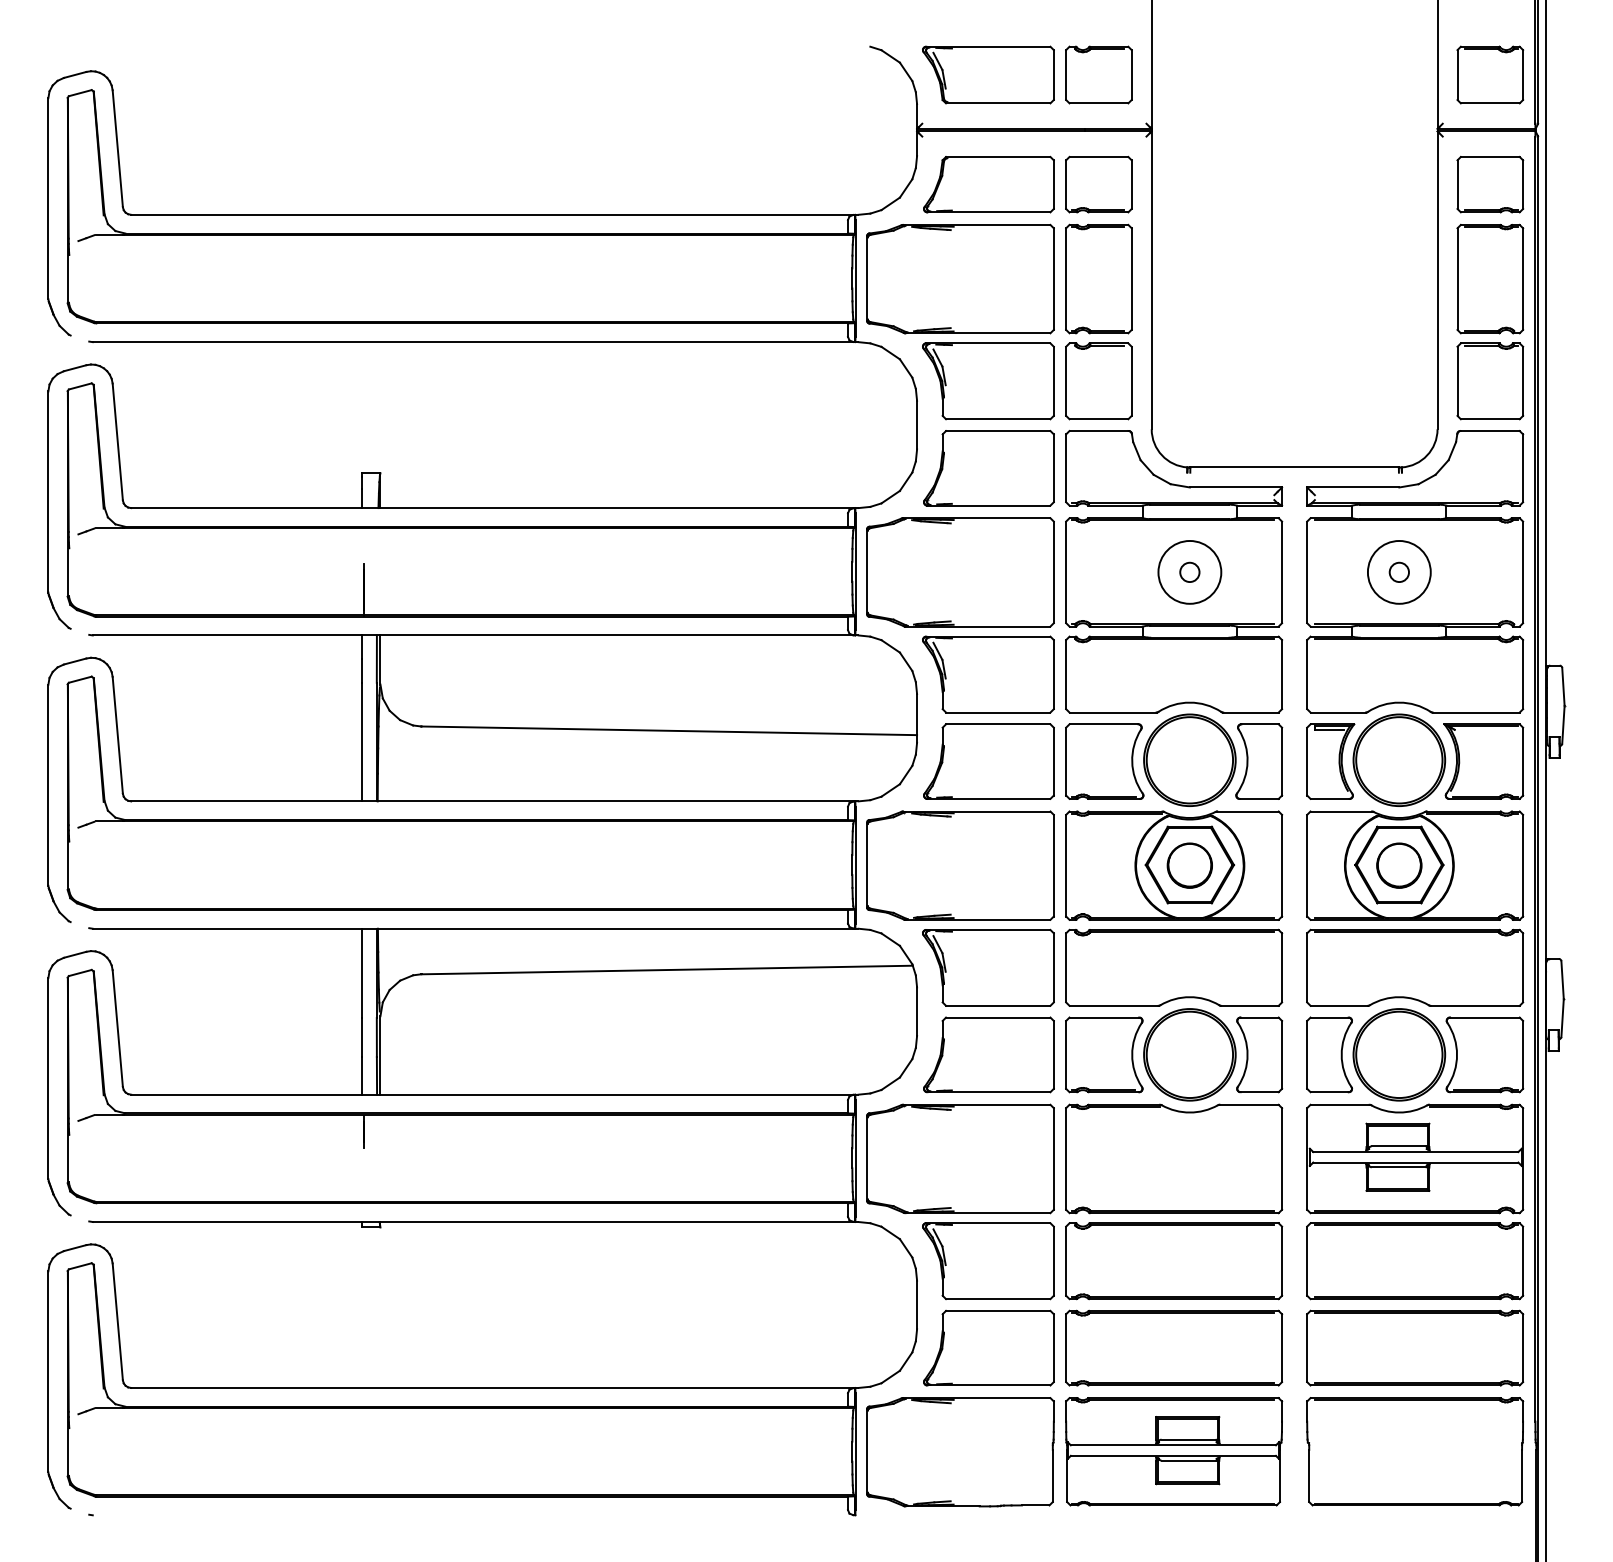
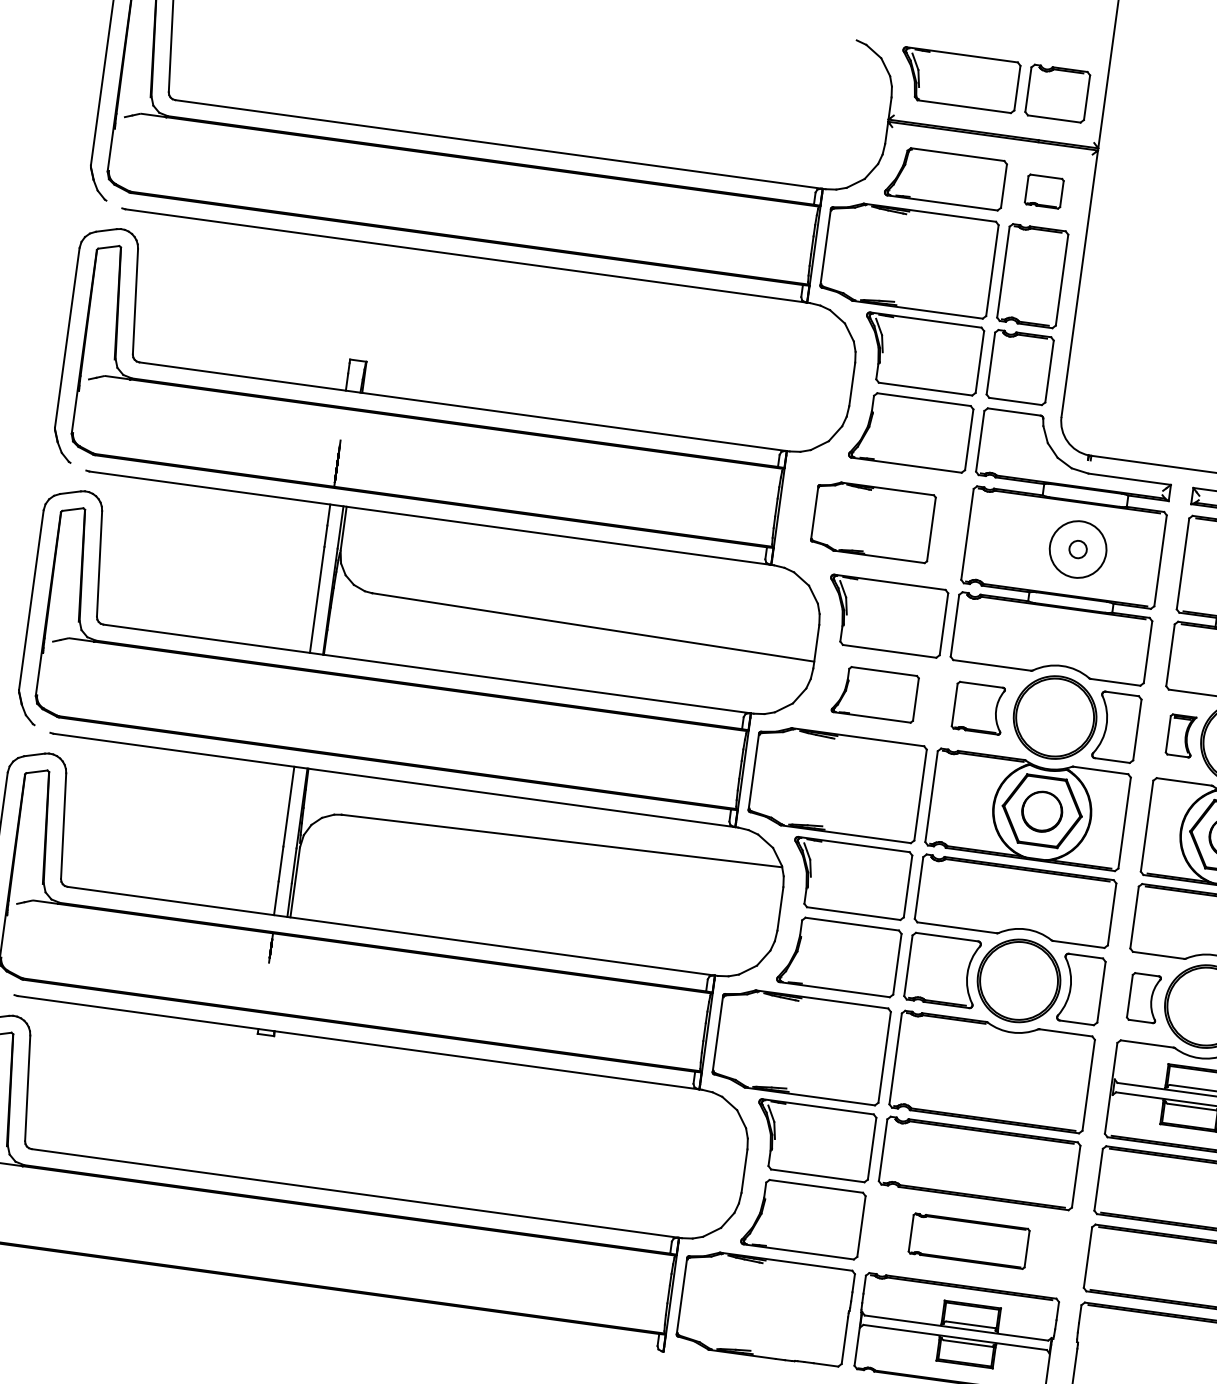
part: (1098, 184) -> (1043, 191), size x0.6
part: (960, 572) -> (873, 521), size x0.7
part: (988, 761) -> (874, 693), size x0.7
part: (1104, 761) -> (978, 708), size x0.7
part: (1330, 761) -> (1180, 735), size x0.6
part: (1329, 1054) -> (1143, 997), size x0.7
part: (1174, 1347) -> (969, 1240), size x0.6

